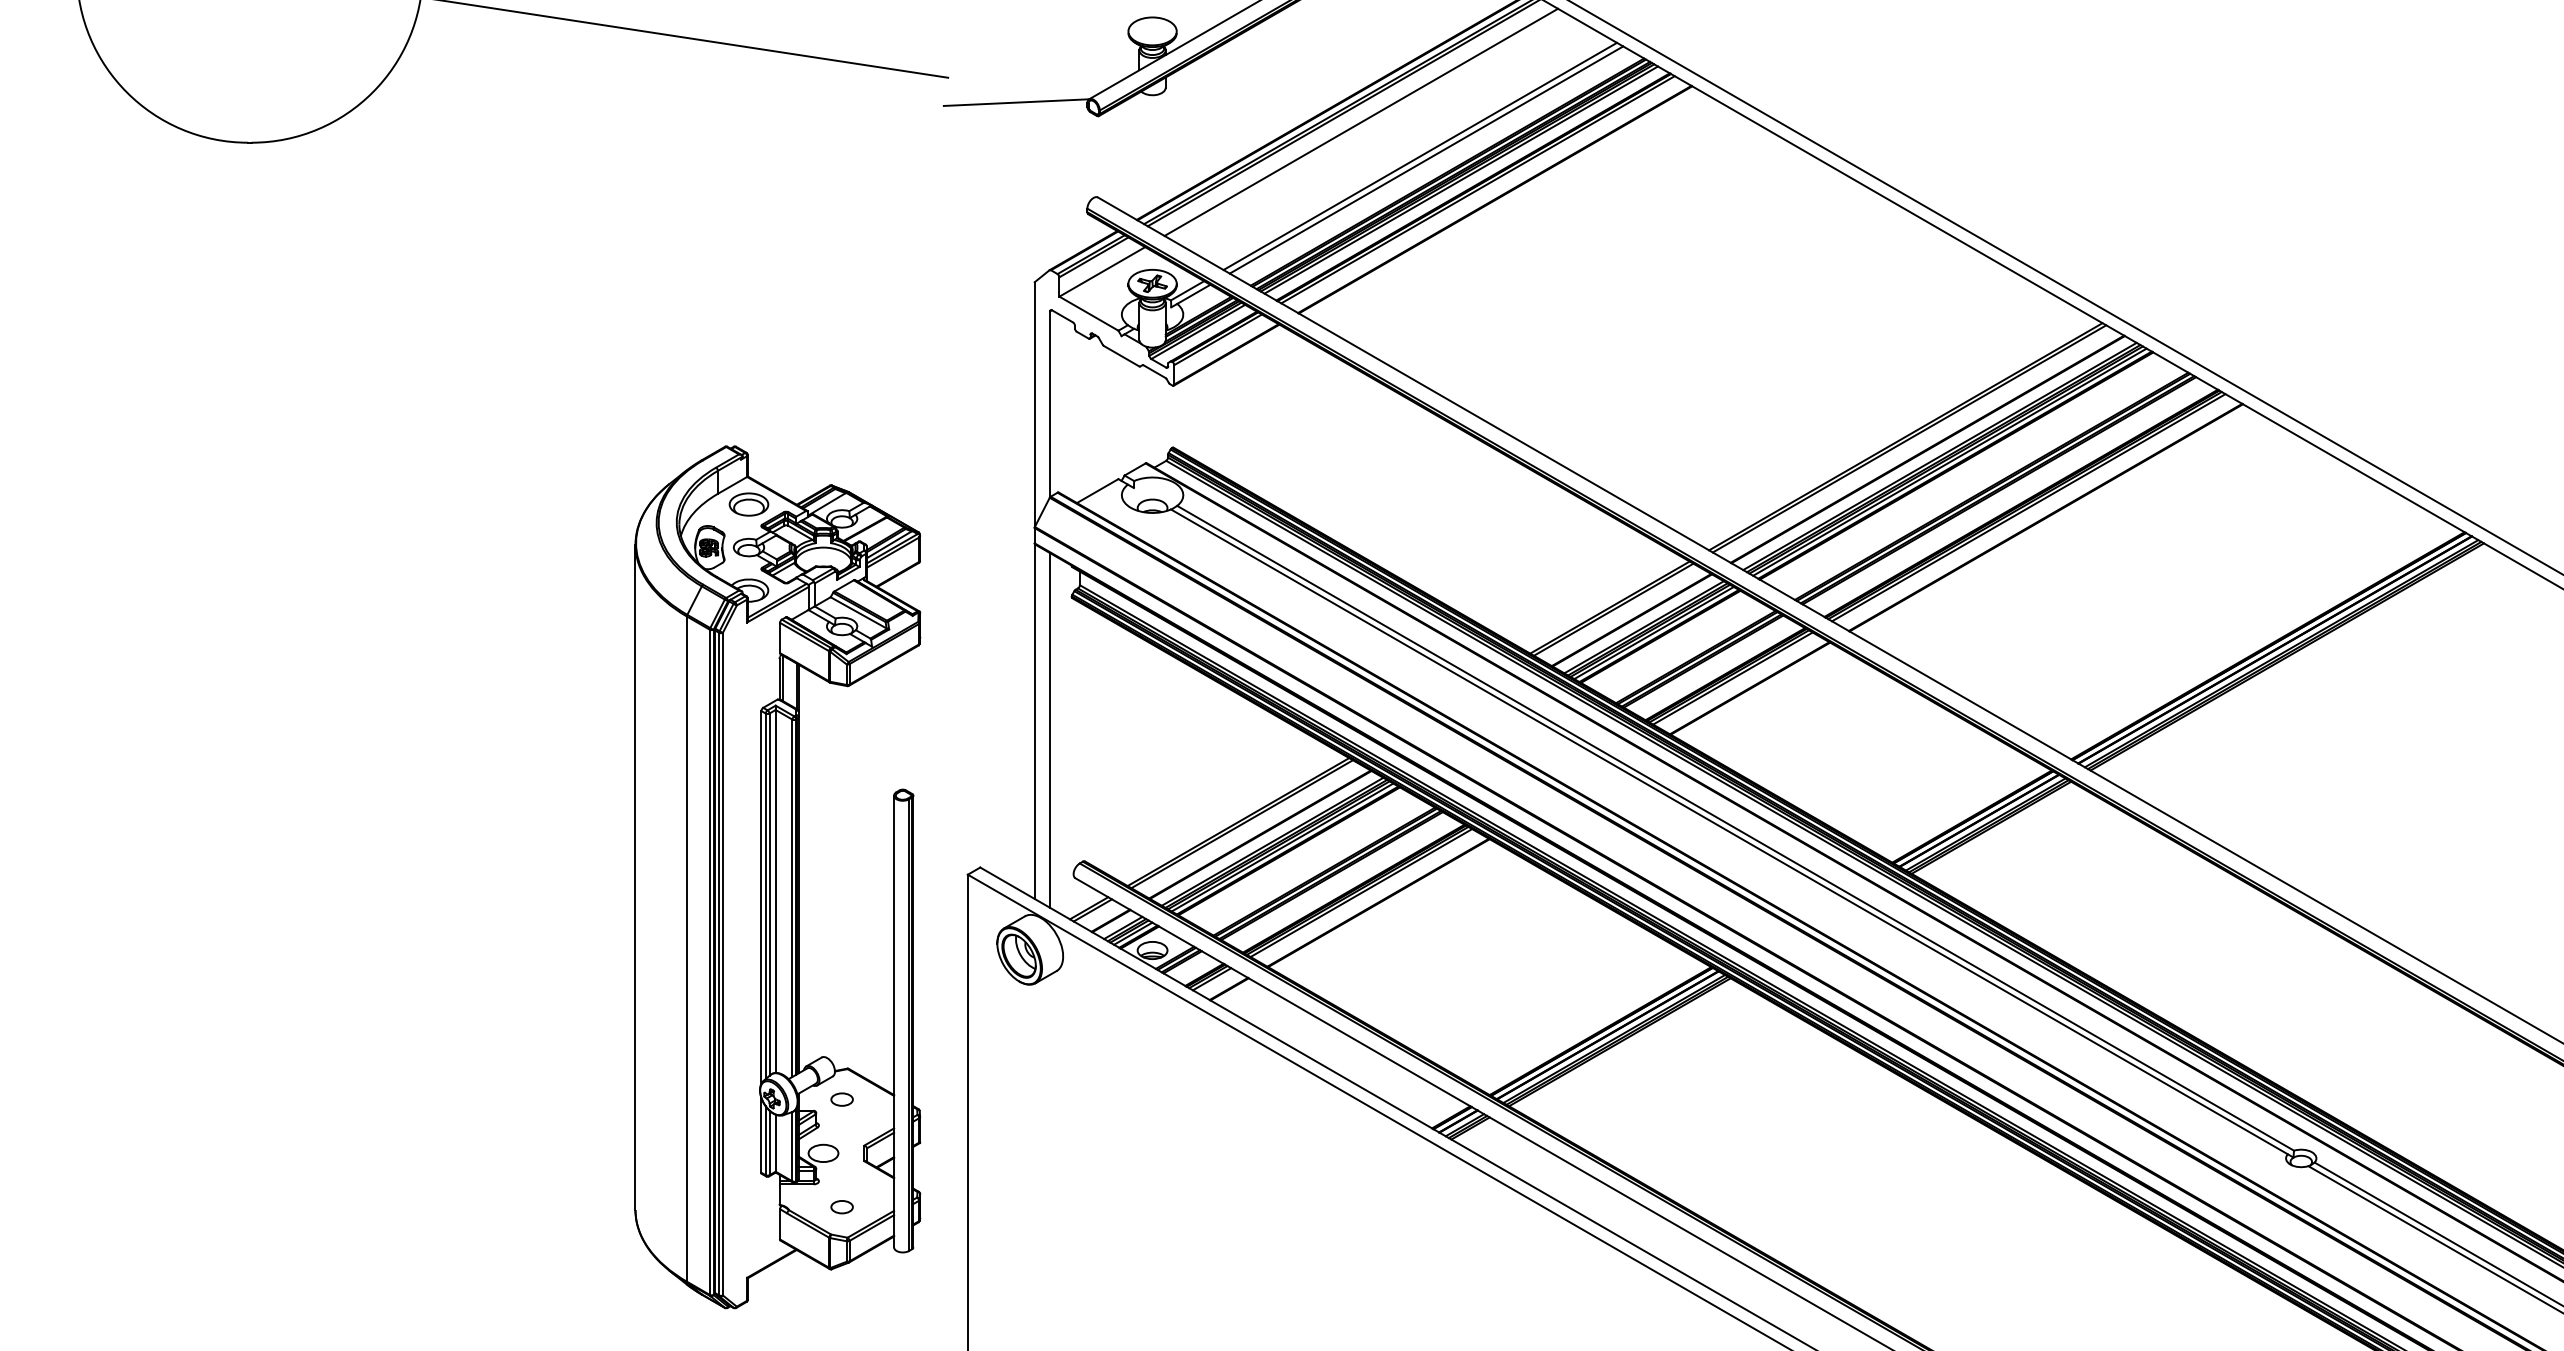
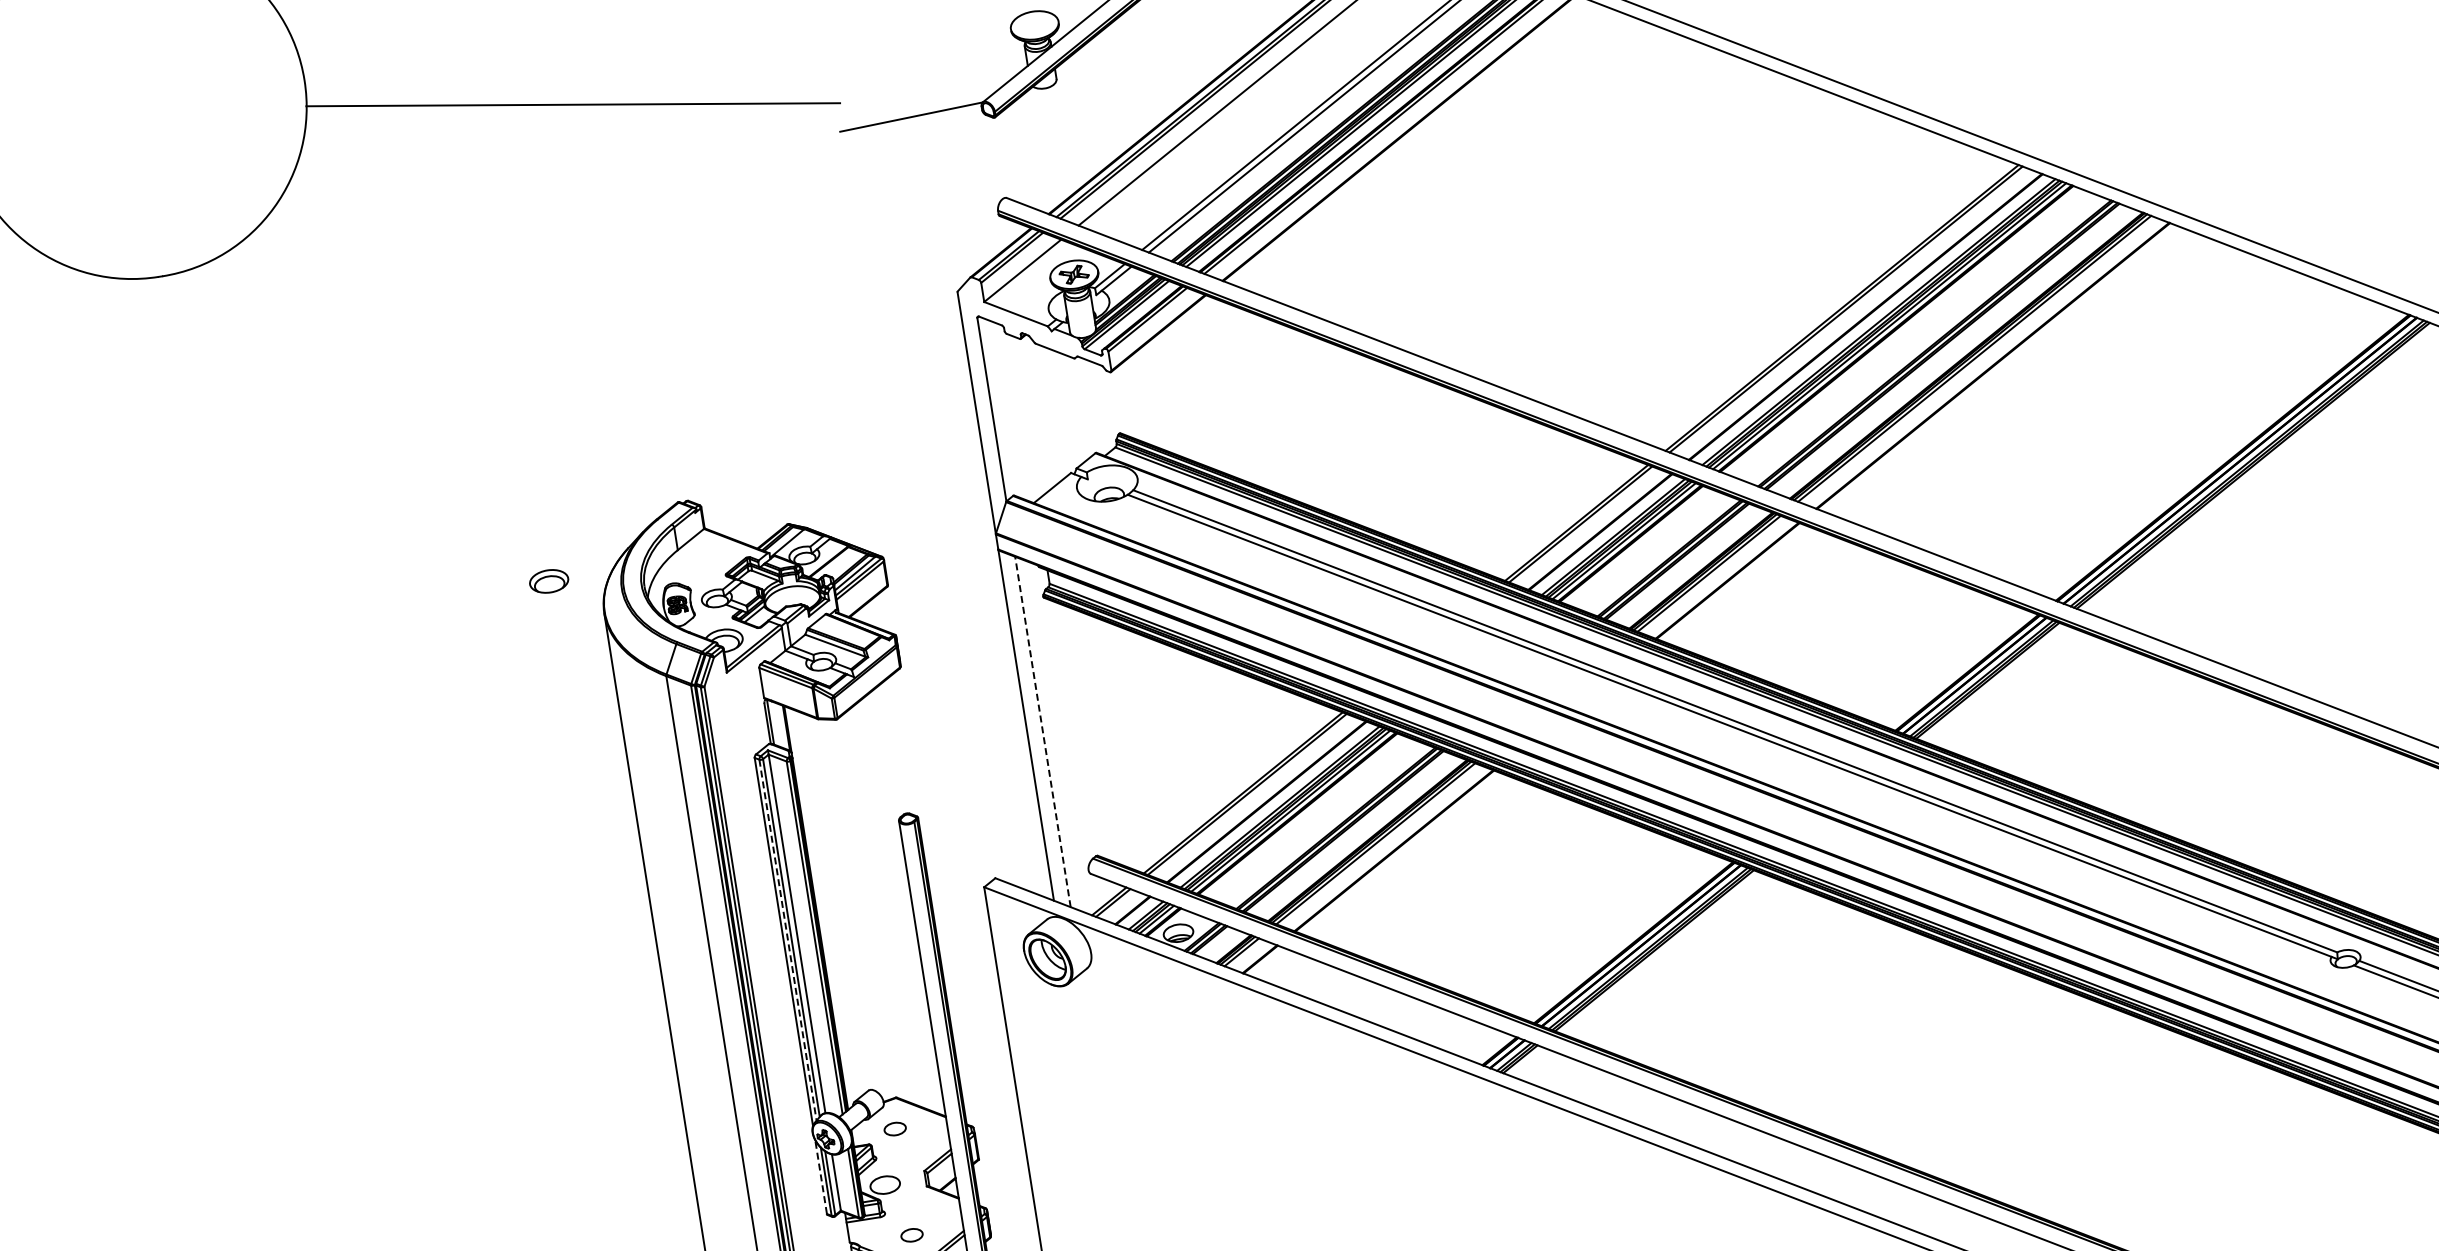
part: (748, 504) -> (548, 581), moved
line: (1050, 730) -> (1043, 731), solid -> dashed
line: (765, 896) -> (787, 940), solid -> dashed
line: (761, 1134) -> (821, 1176), solid -> dashed

